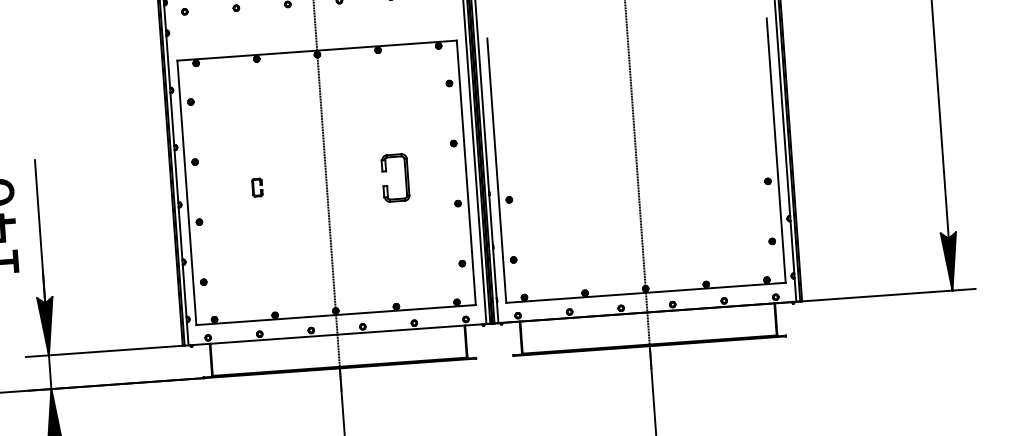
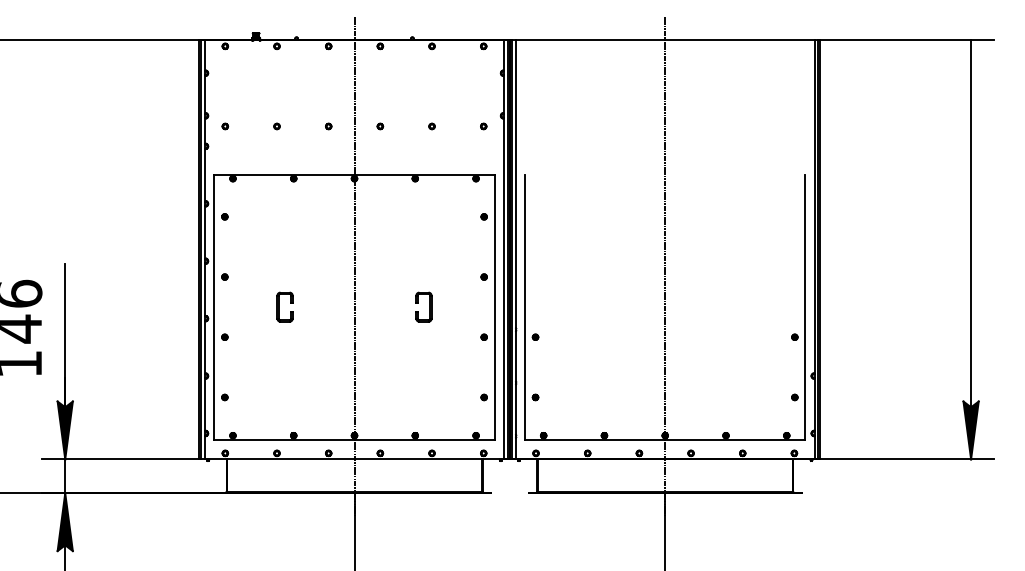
part: (395, 177) -> (423, 306), size x0.62
part: (256, 187) -> (284, 306), size x1.67

